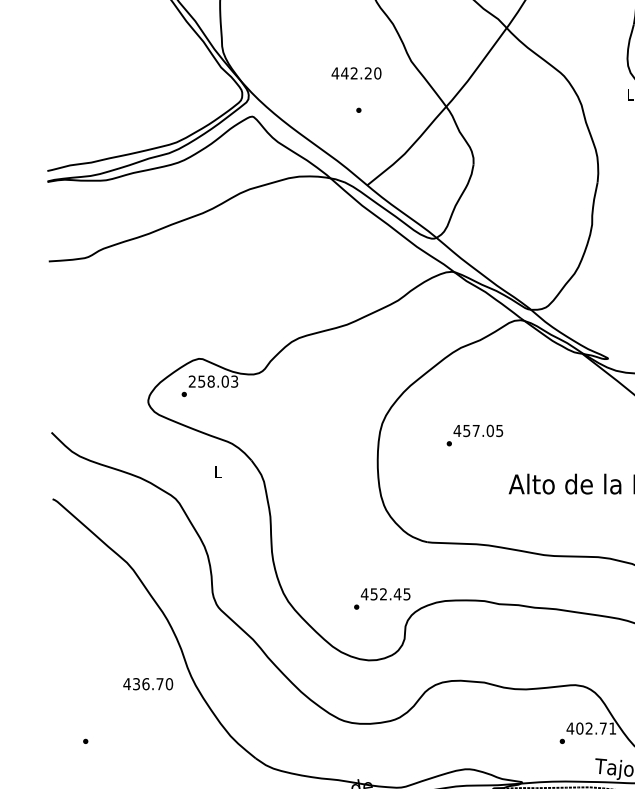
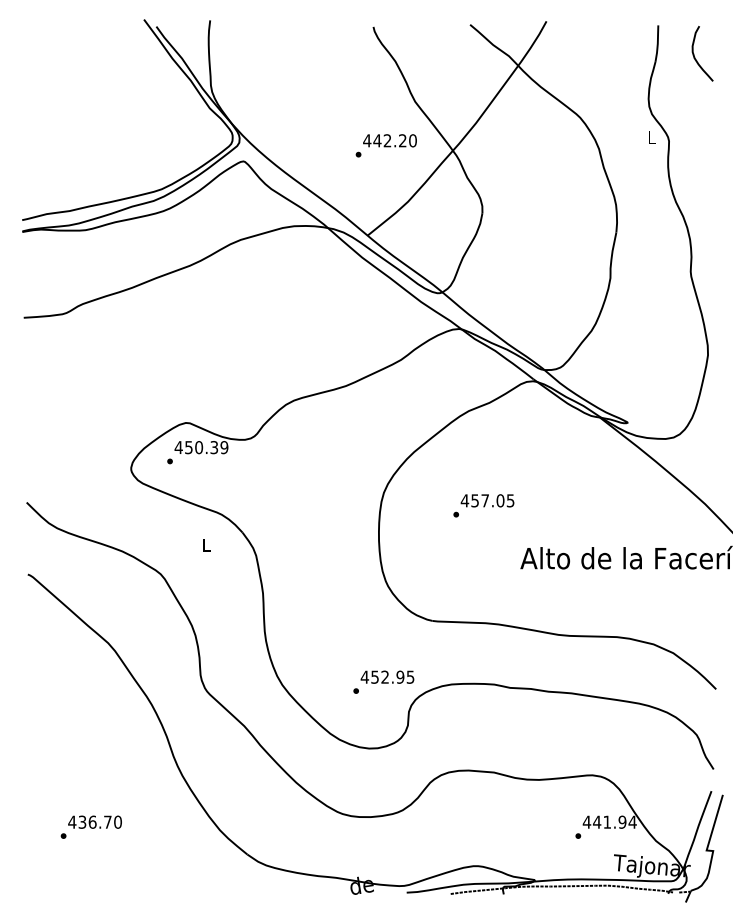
text: (356, 73) -> (389, 140), moved
text: (213, 381) -> (201, 447), 258.03 -> 450.39
text: (397, 593) -> (400, 676), 452.45 -> 452.95
text: (147, 683) -> (94, 821), moved
text: (595, 727) -> (614, 821), 402.71 -> 441.94

